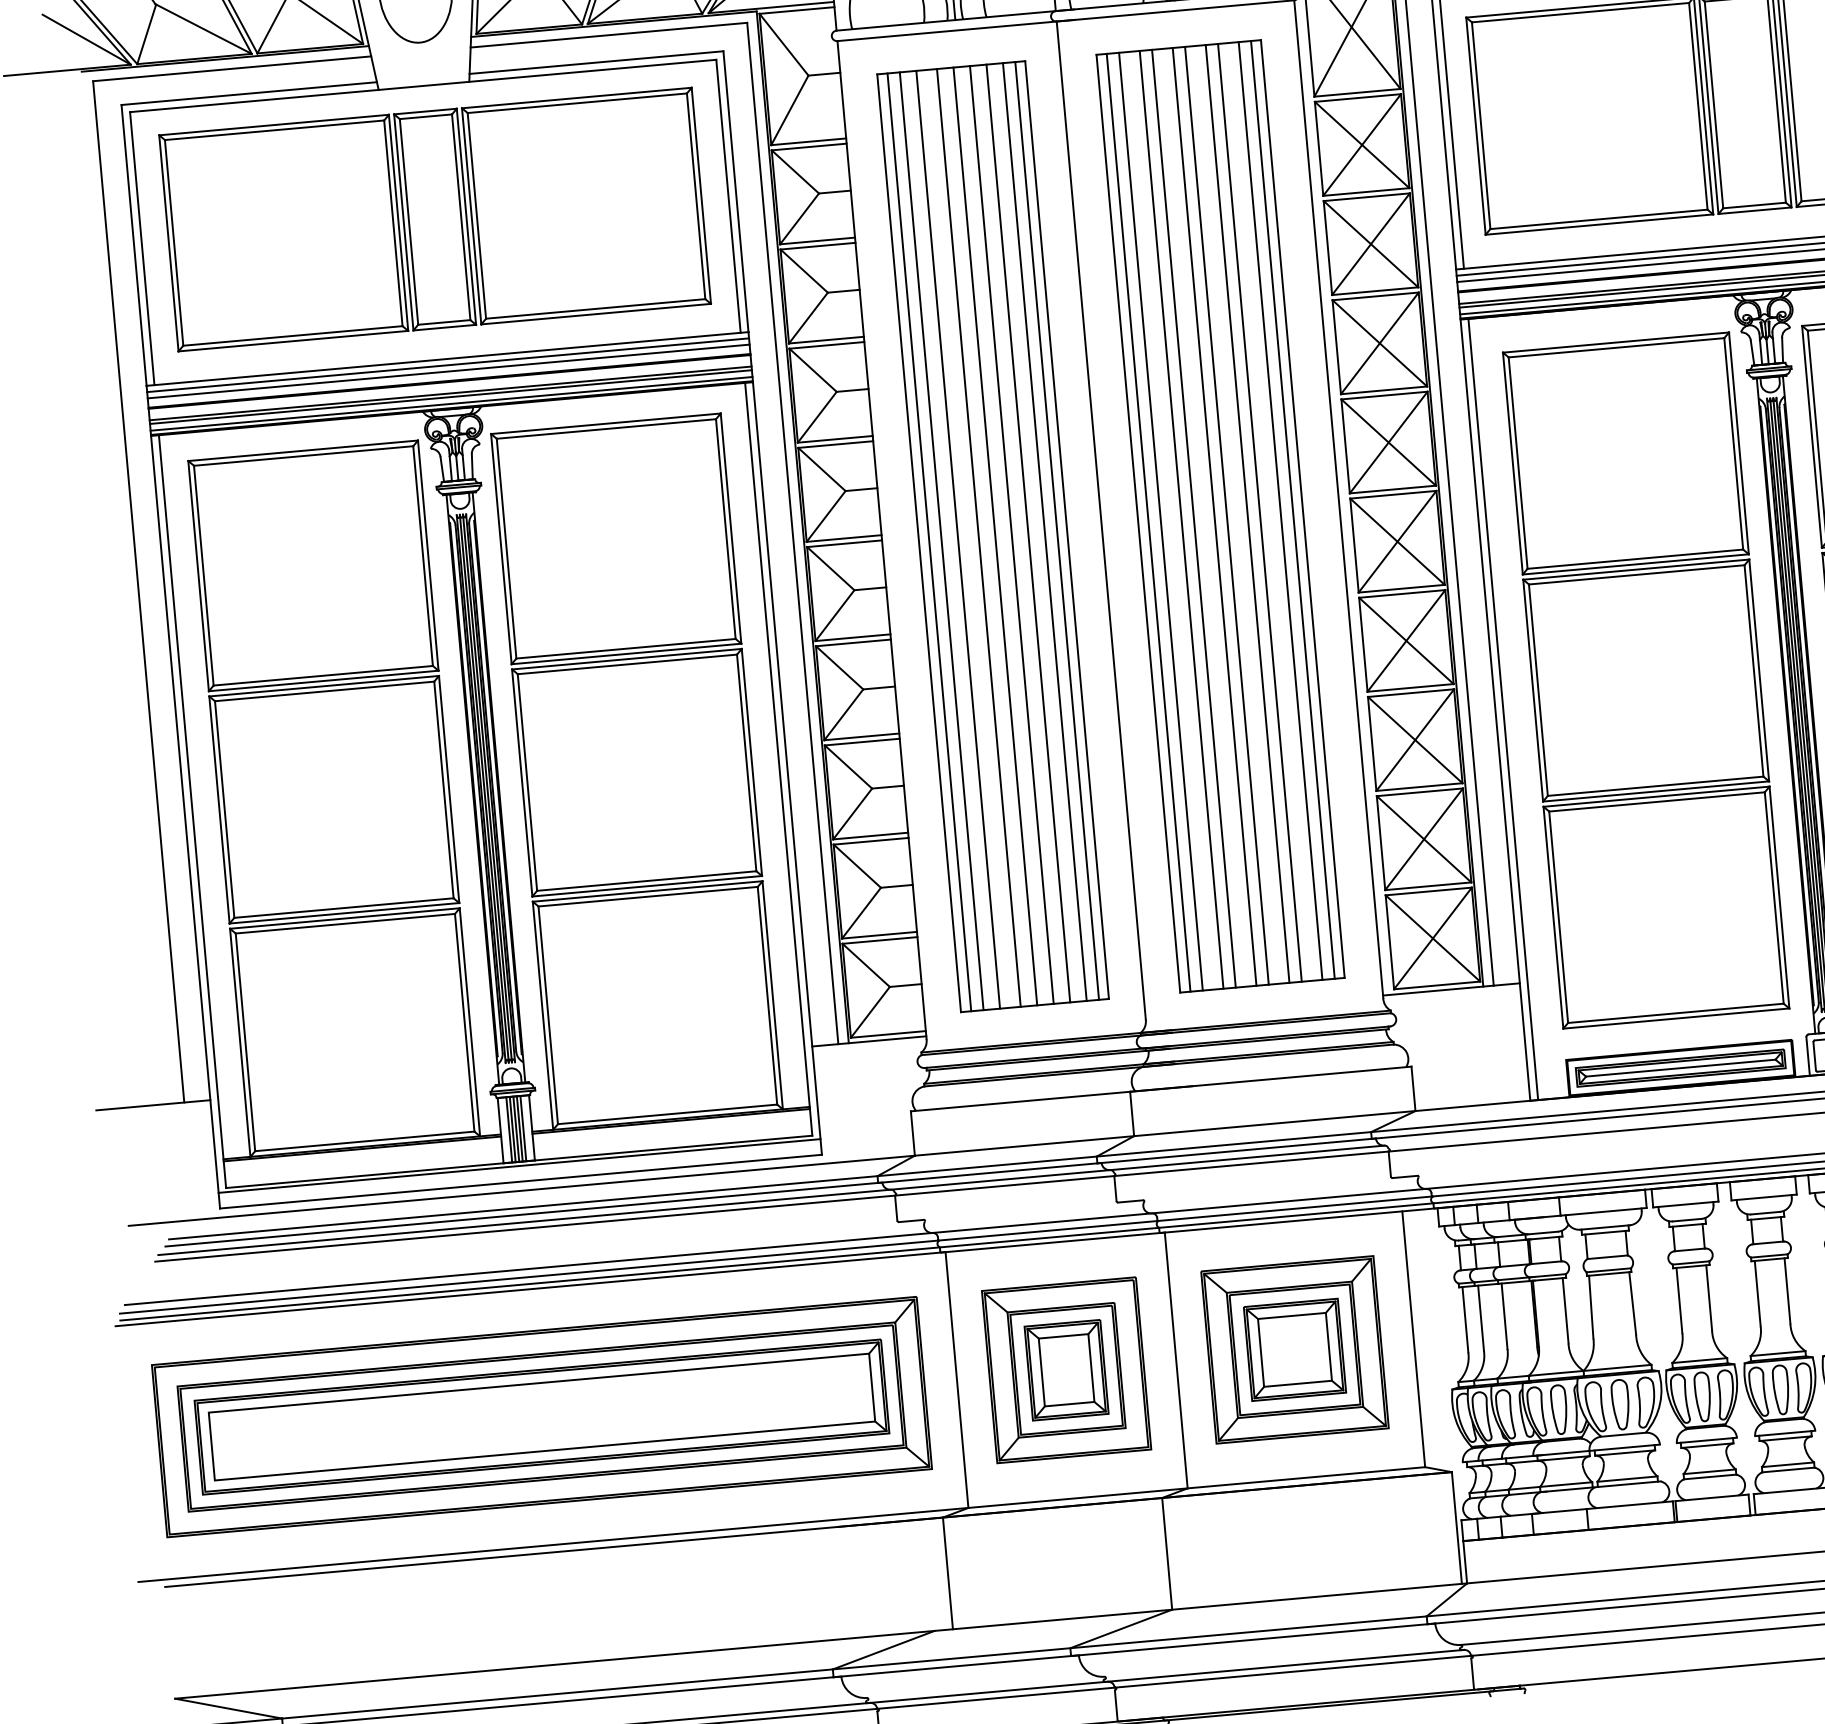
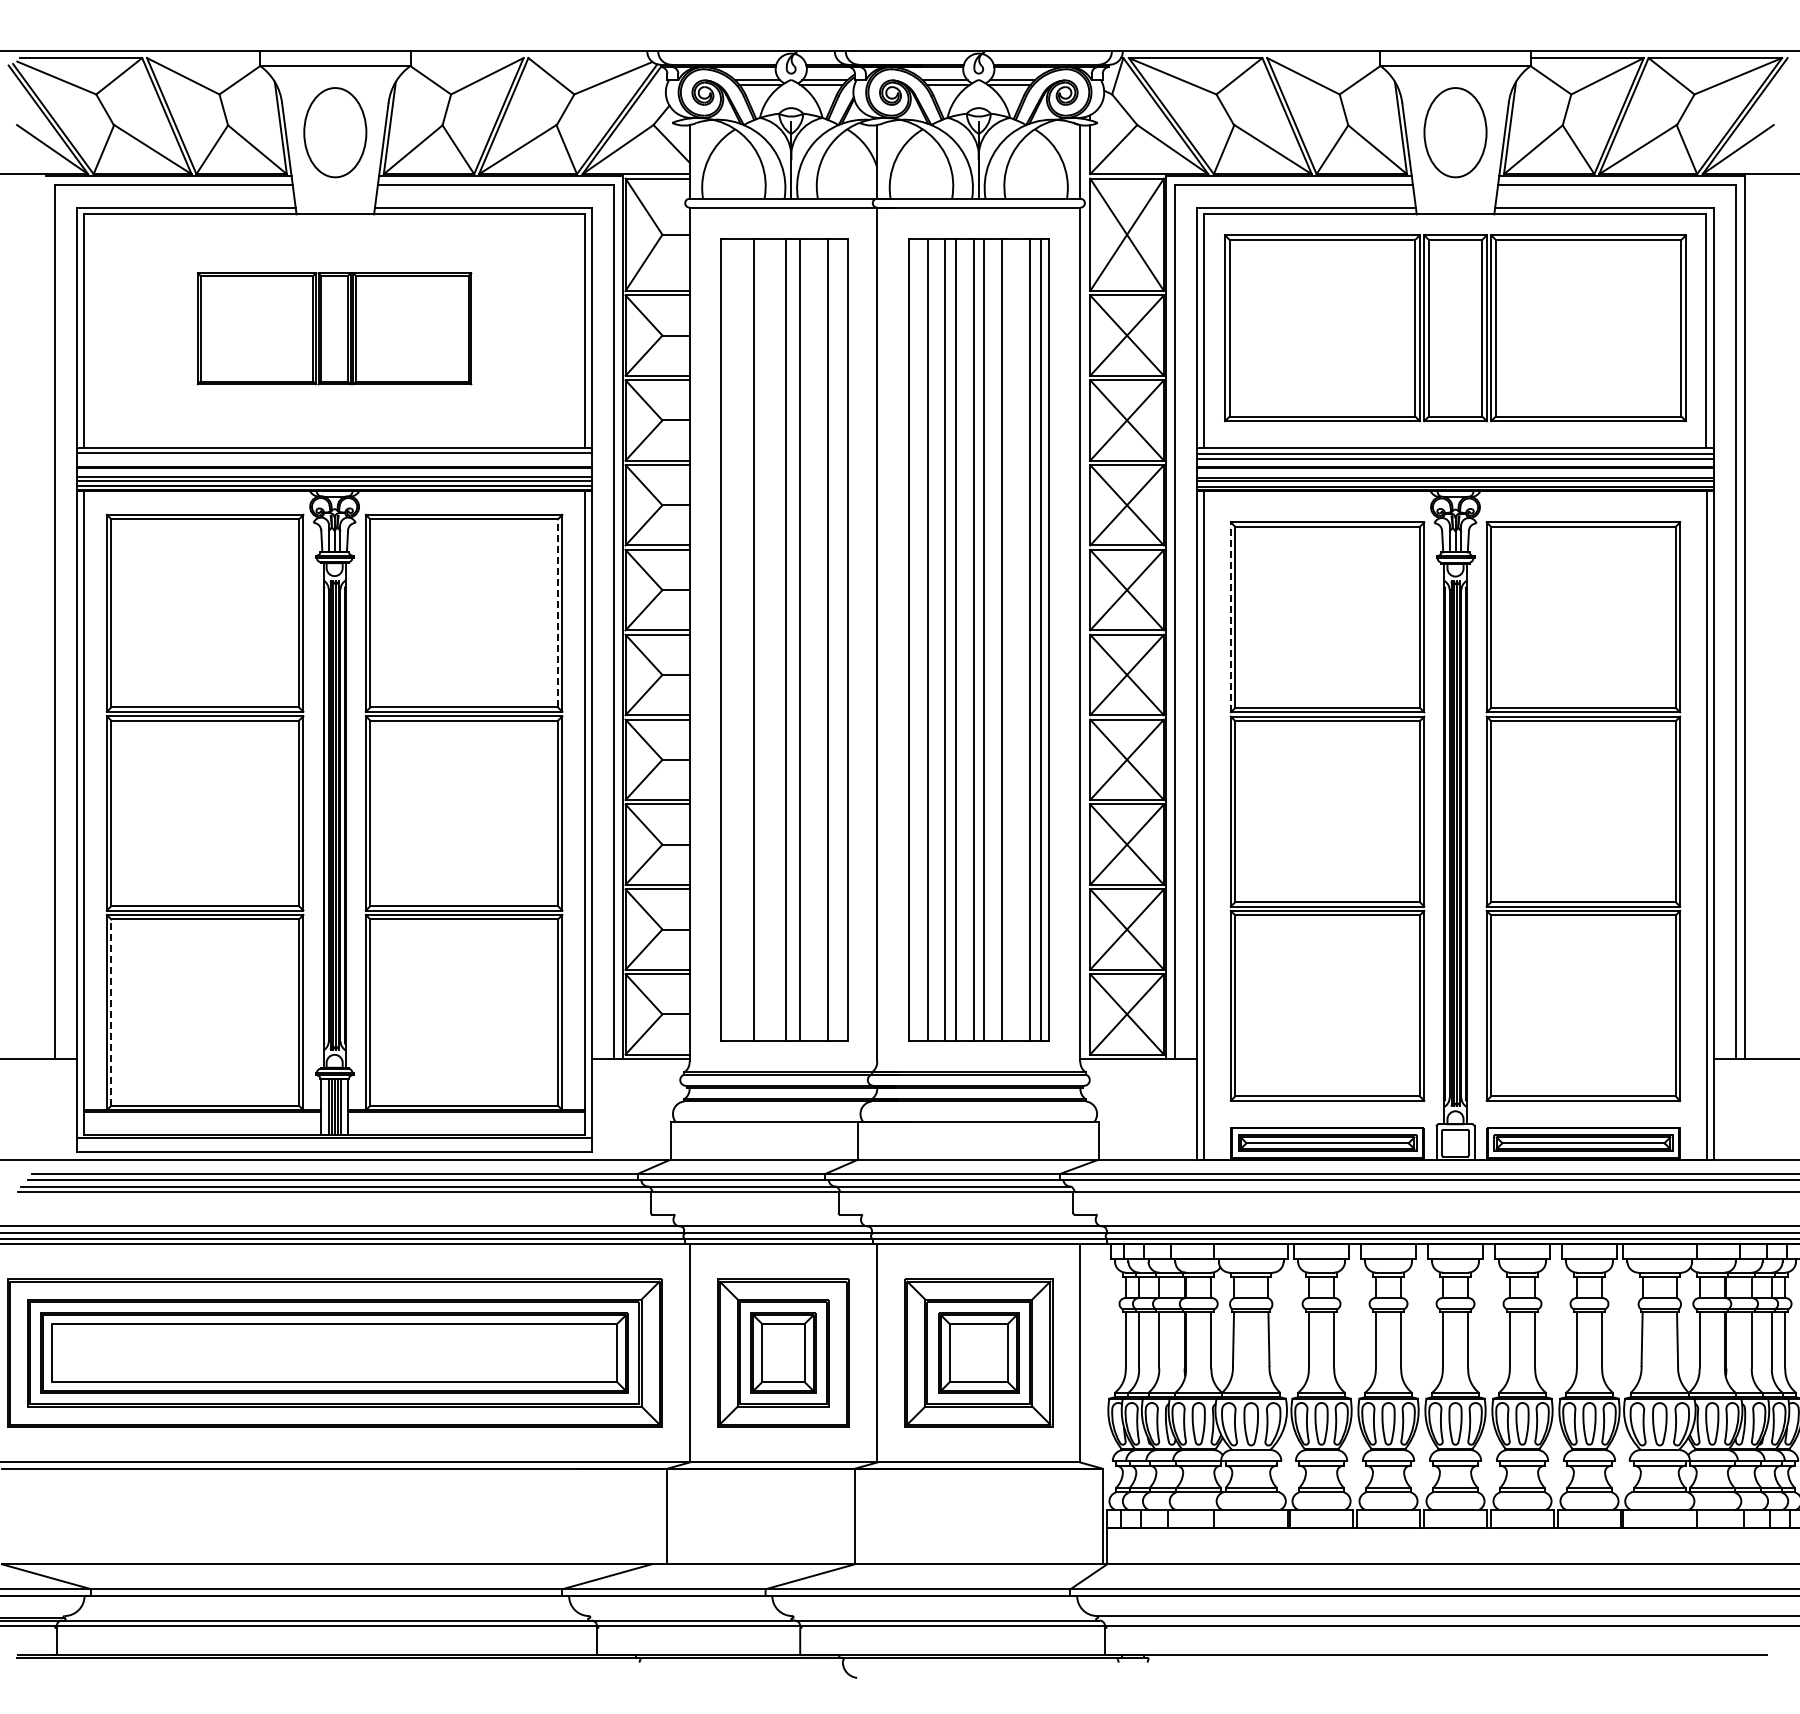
part: (434, 219) -> (334, 328), size x0.6
line: (448, 371) -> (334, 458), removed
line: (1512, 463) -> (1230, 617), solid -> dashed
line: (1259, 512) -> (1012, 639), removed
line: (1148, 522) -> (917, 639), removed
line: (725, 528) -> (557, 612), solid -> dashed
line: (1057, 530) -> (839, 639), removed
line: (1028, 532) -> (814, 639), removed
line: (979, 537) -> (772, 639), removed
line: (941, 540) -> (740, 639), removed
line: (929, 541) -> (729, 639), removed
line: (245, 1042) -> (111, 1012), solid -> dashed

